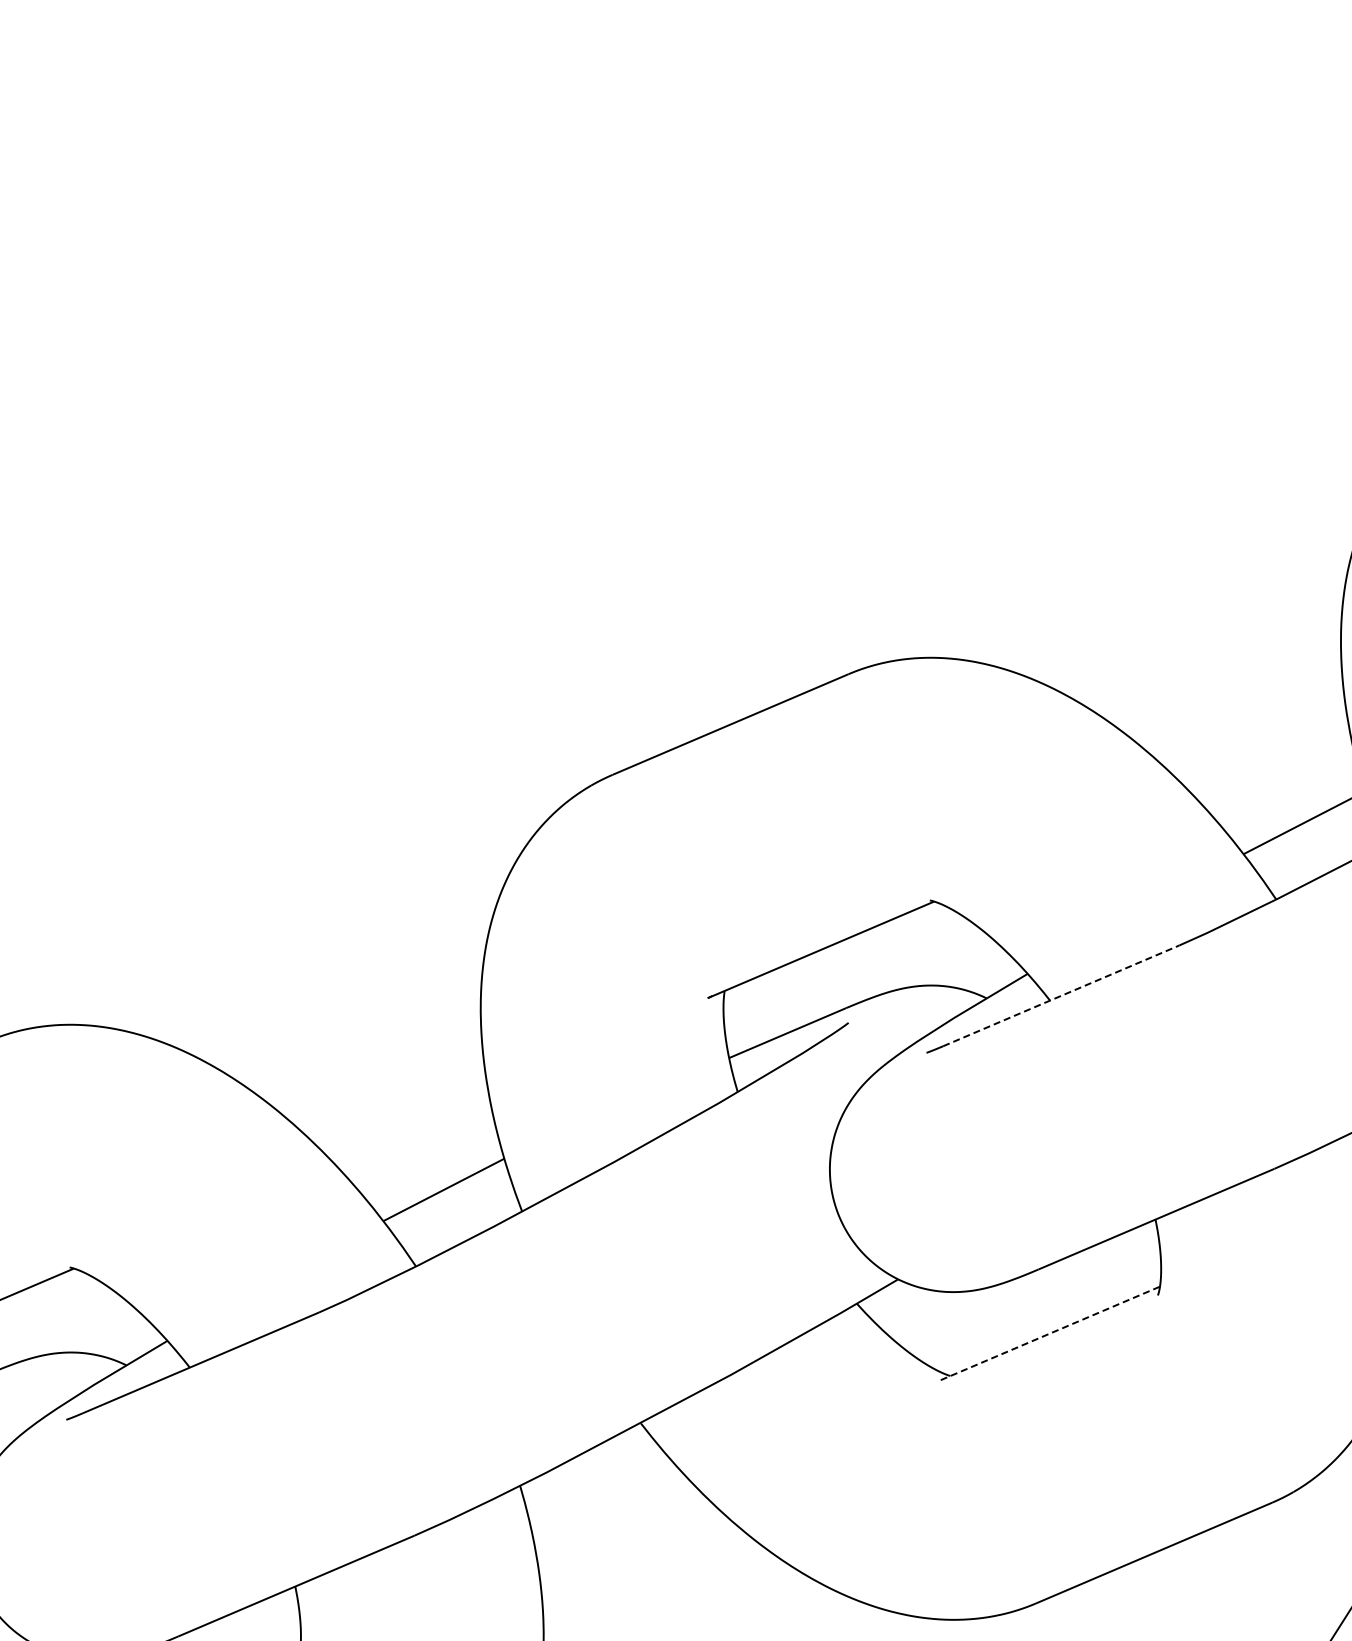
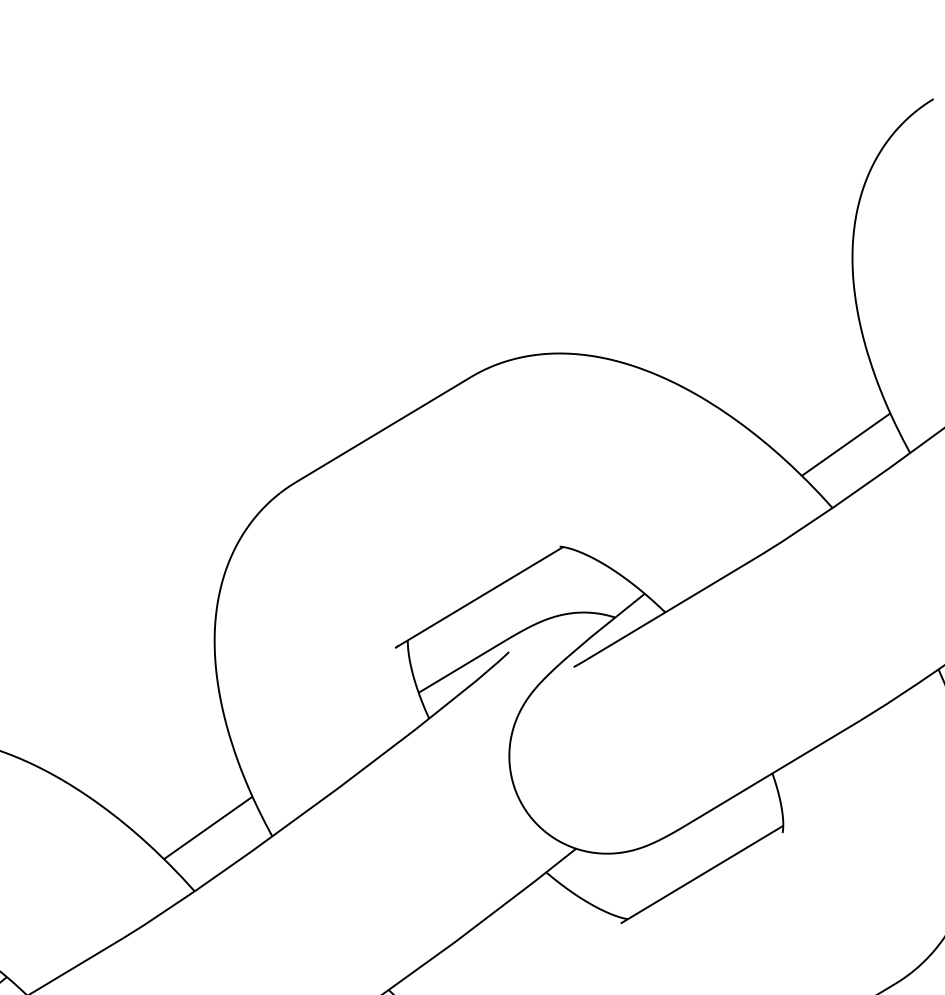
line: (1061, 995) -> (673, 607), dashed -> solid
line: (1050, 1333) -> (702, 874), dashed -> solid

